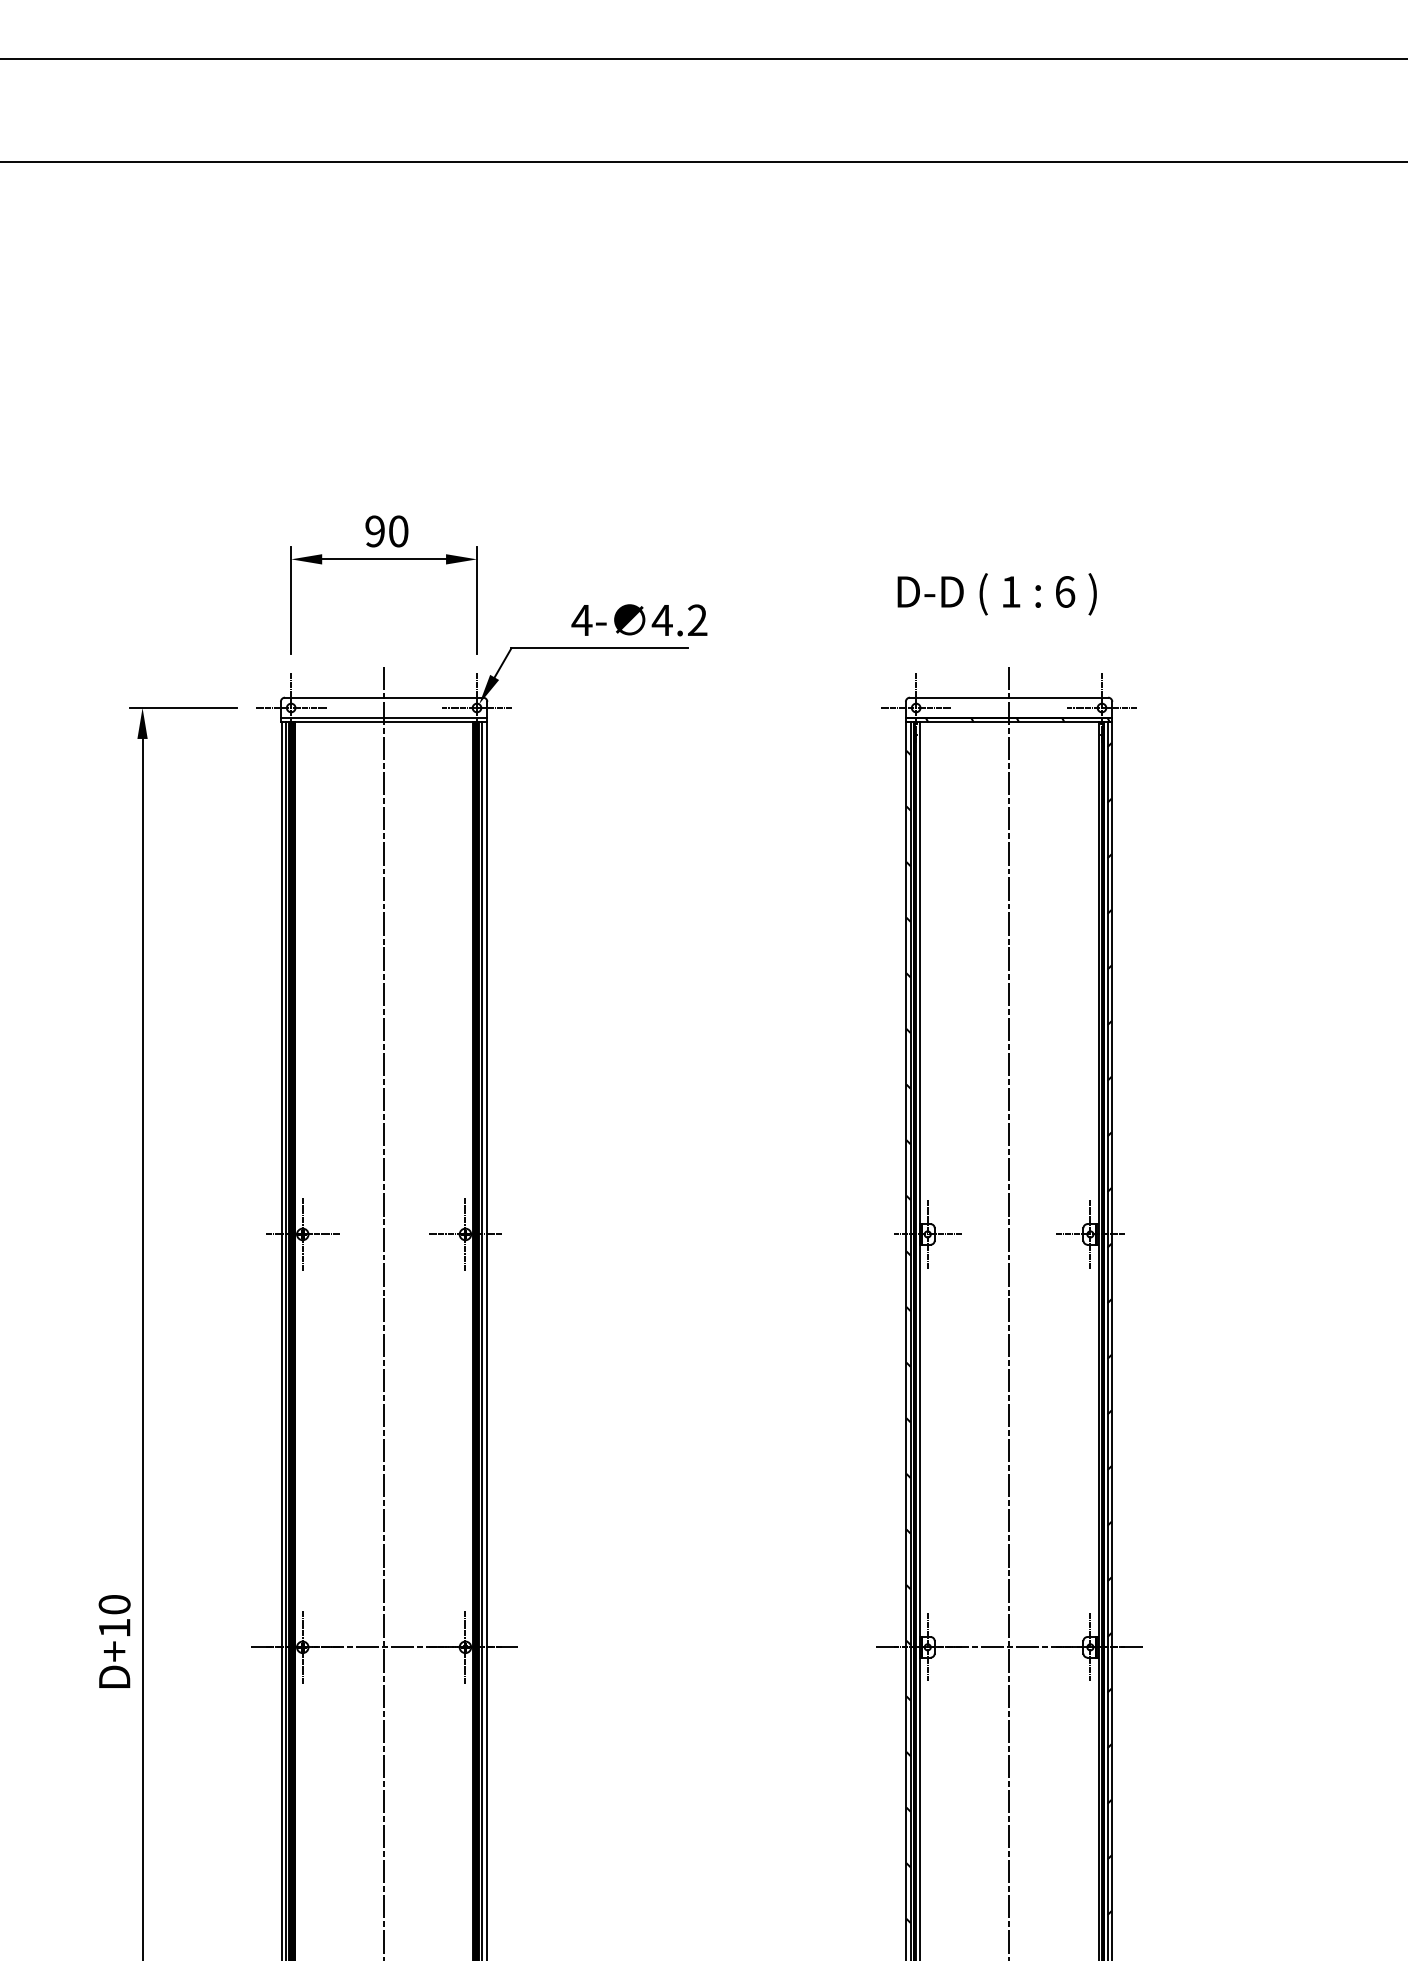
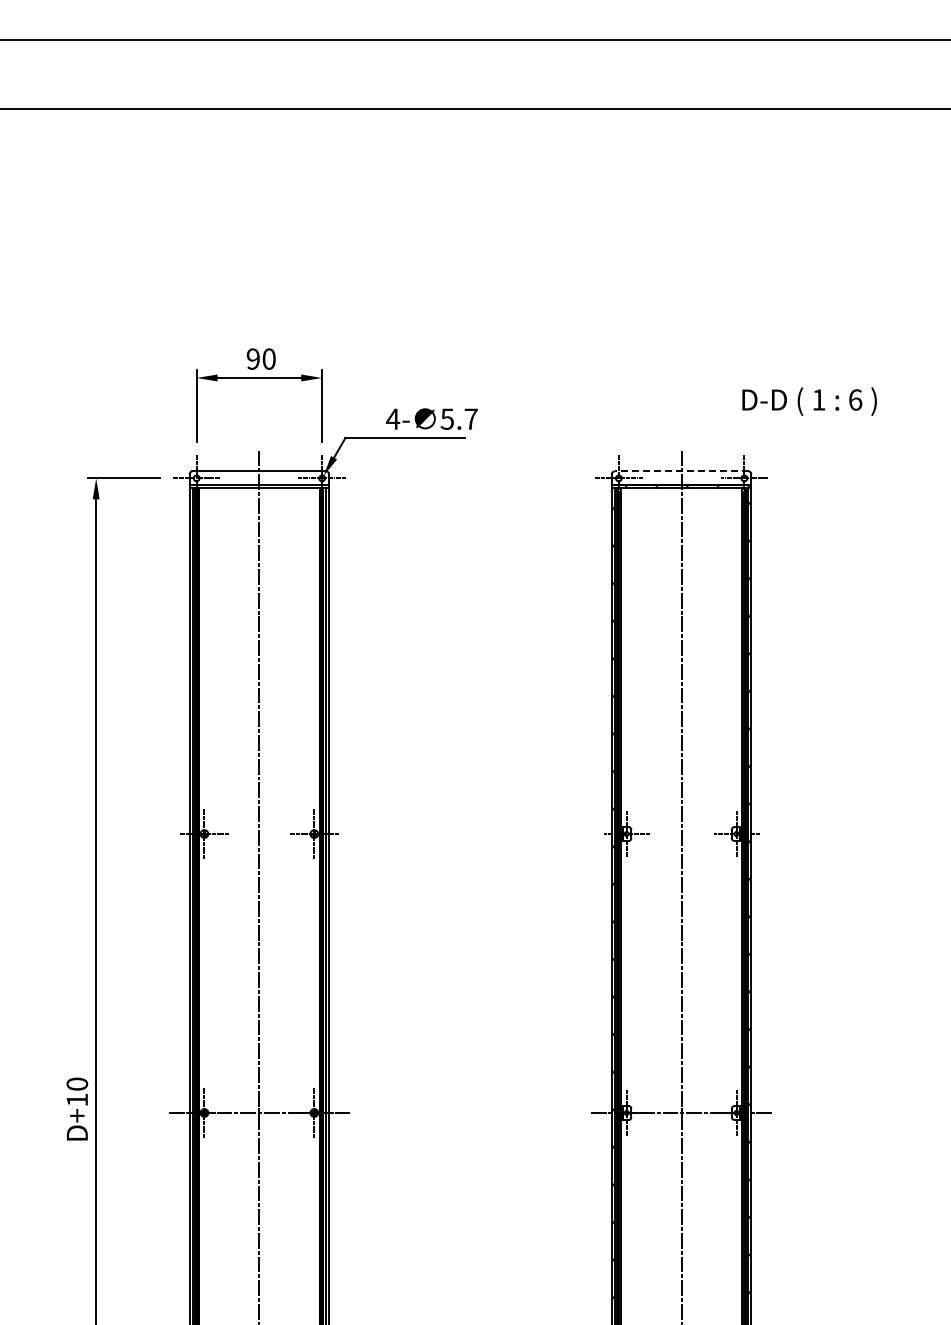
text: (997, 594) -> (809, 401), moved
text: (678, 619) -> (458, 418), 4.2 -> 5.7
line: (1008, 697) -> (681, 471), solid -> dashed

